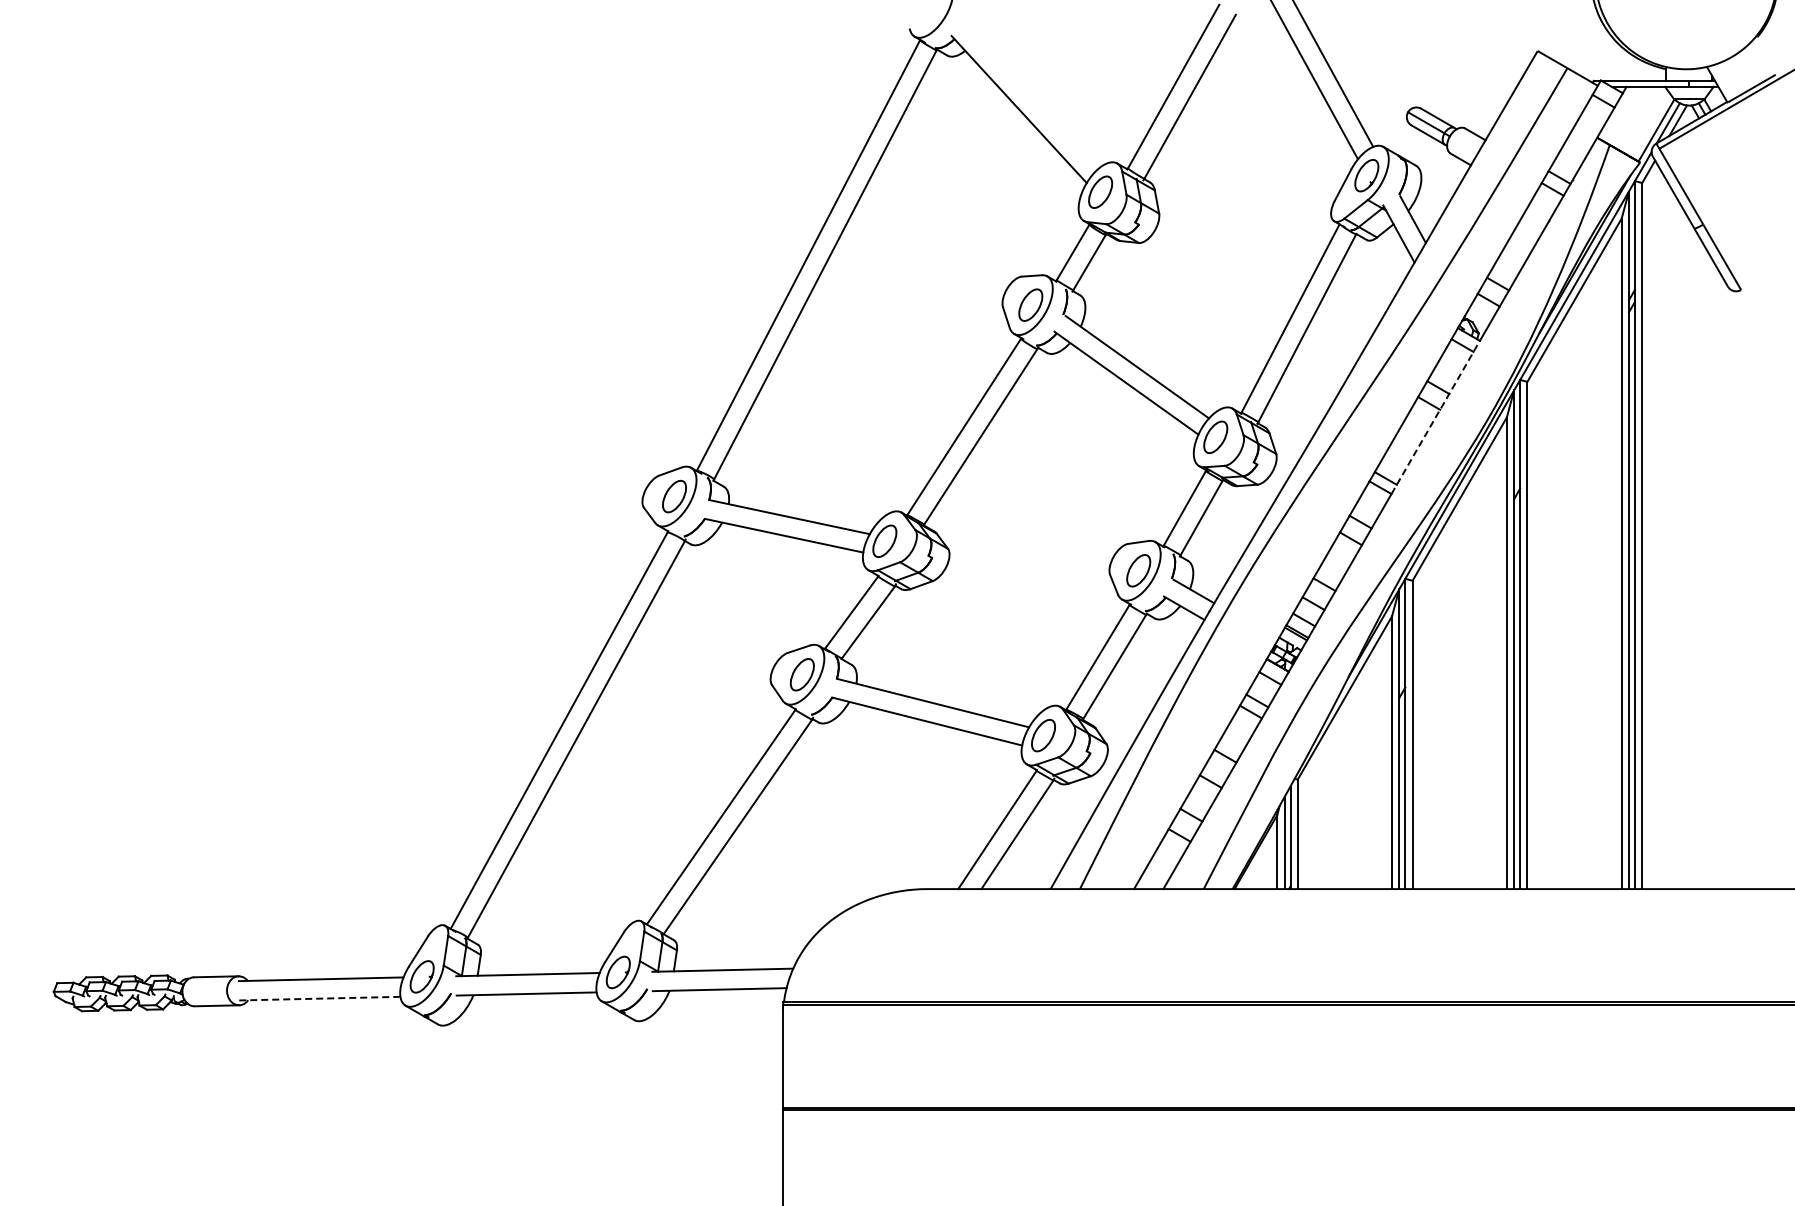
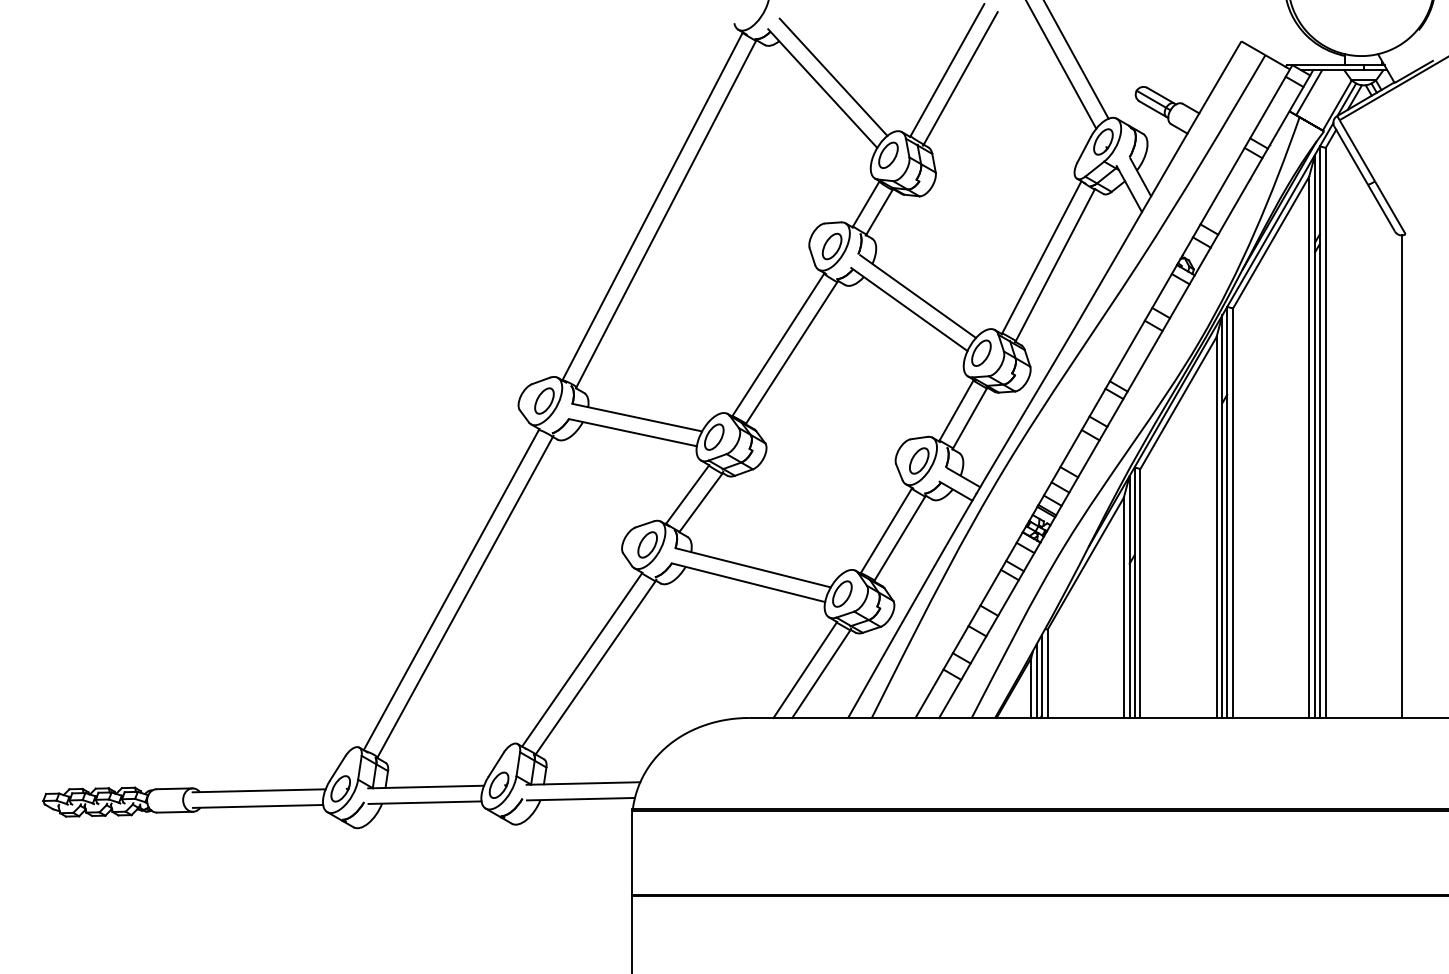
line: (1032, 95) -> (833, 77), added
line: (1621, 114) -> (1309, 92), added
line: (1435, 417) -> (1158, 337), dashed -> solid
line: (1736, 590) -> (1401, 476), added
line: (319, 998) -> (257, 806), dashed -> solid

